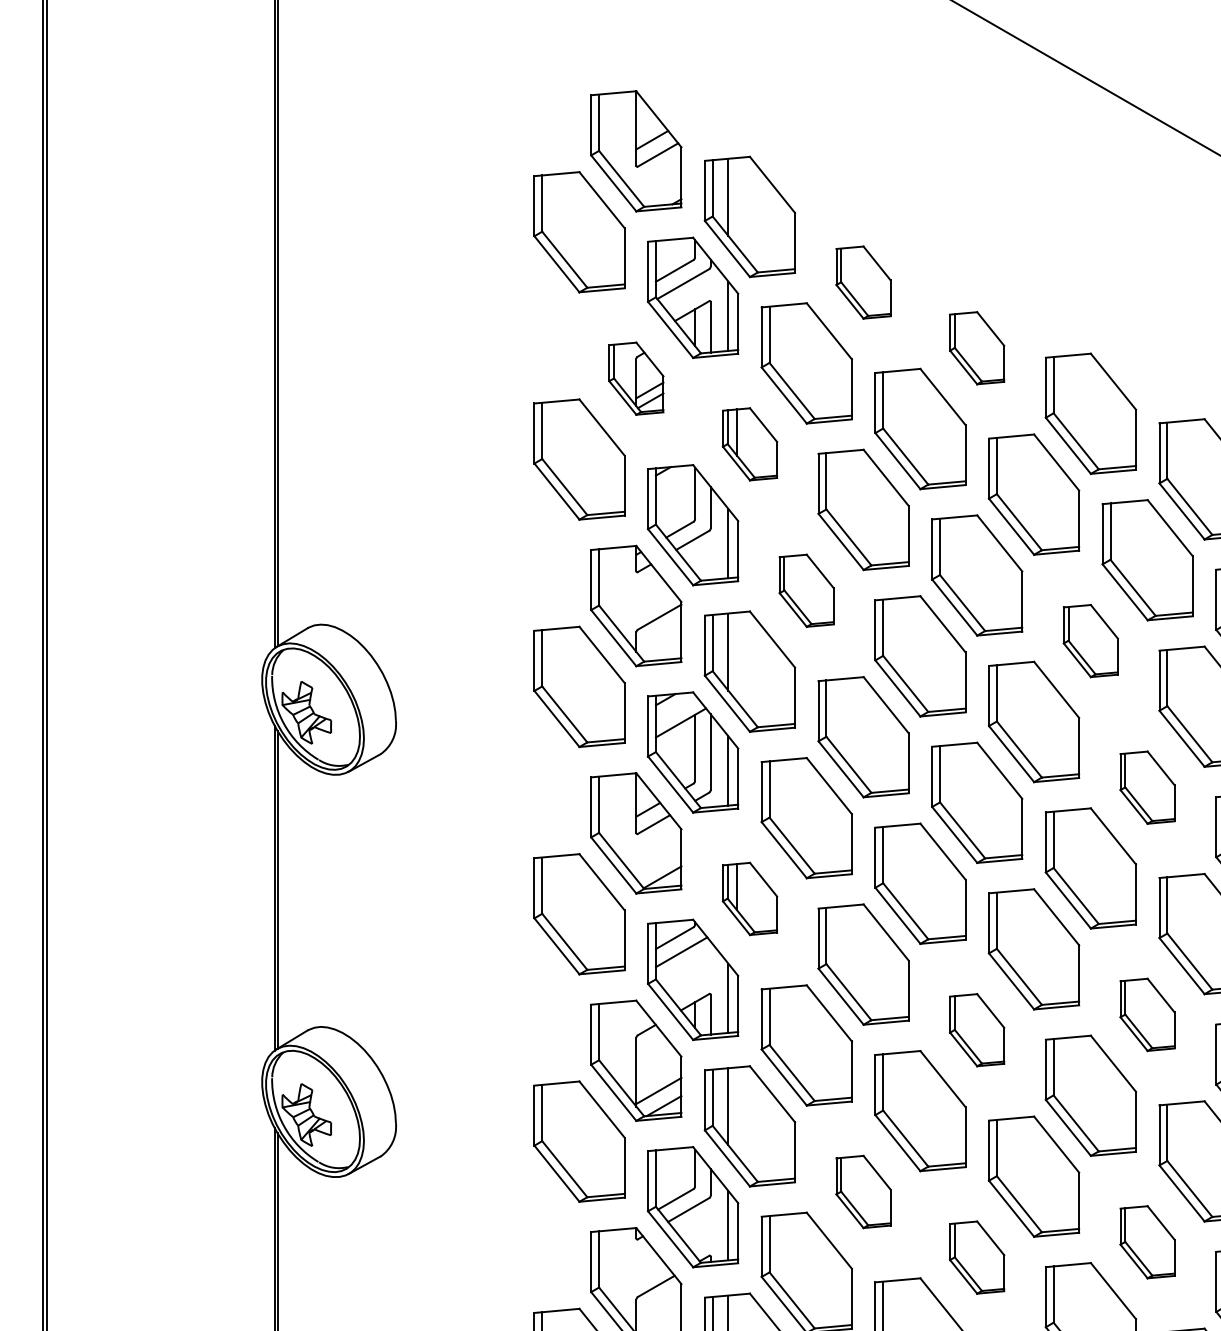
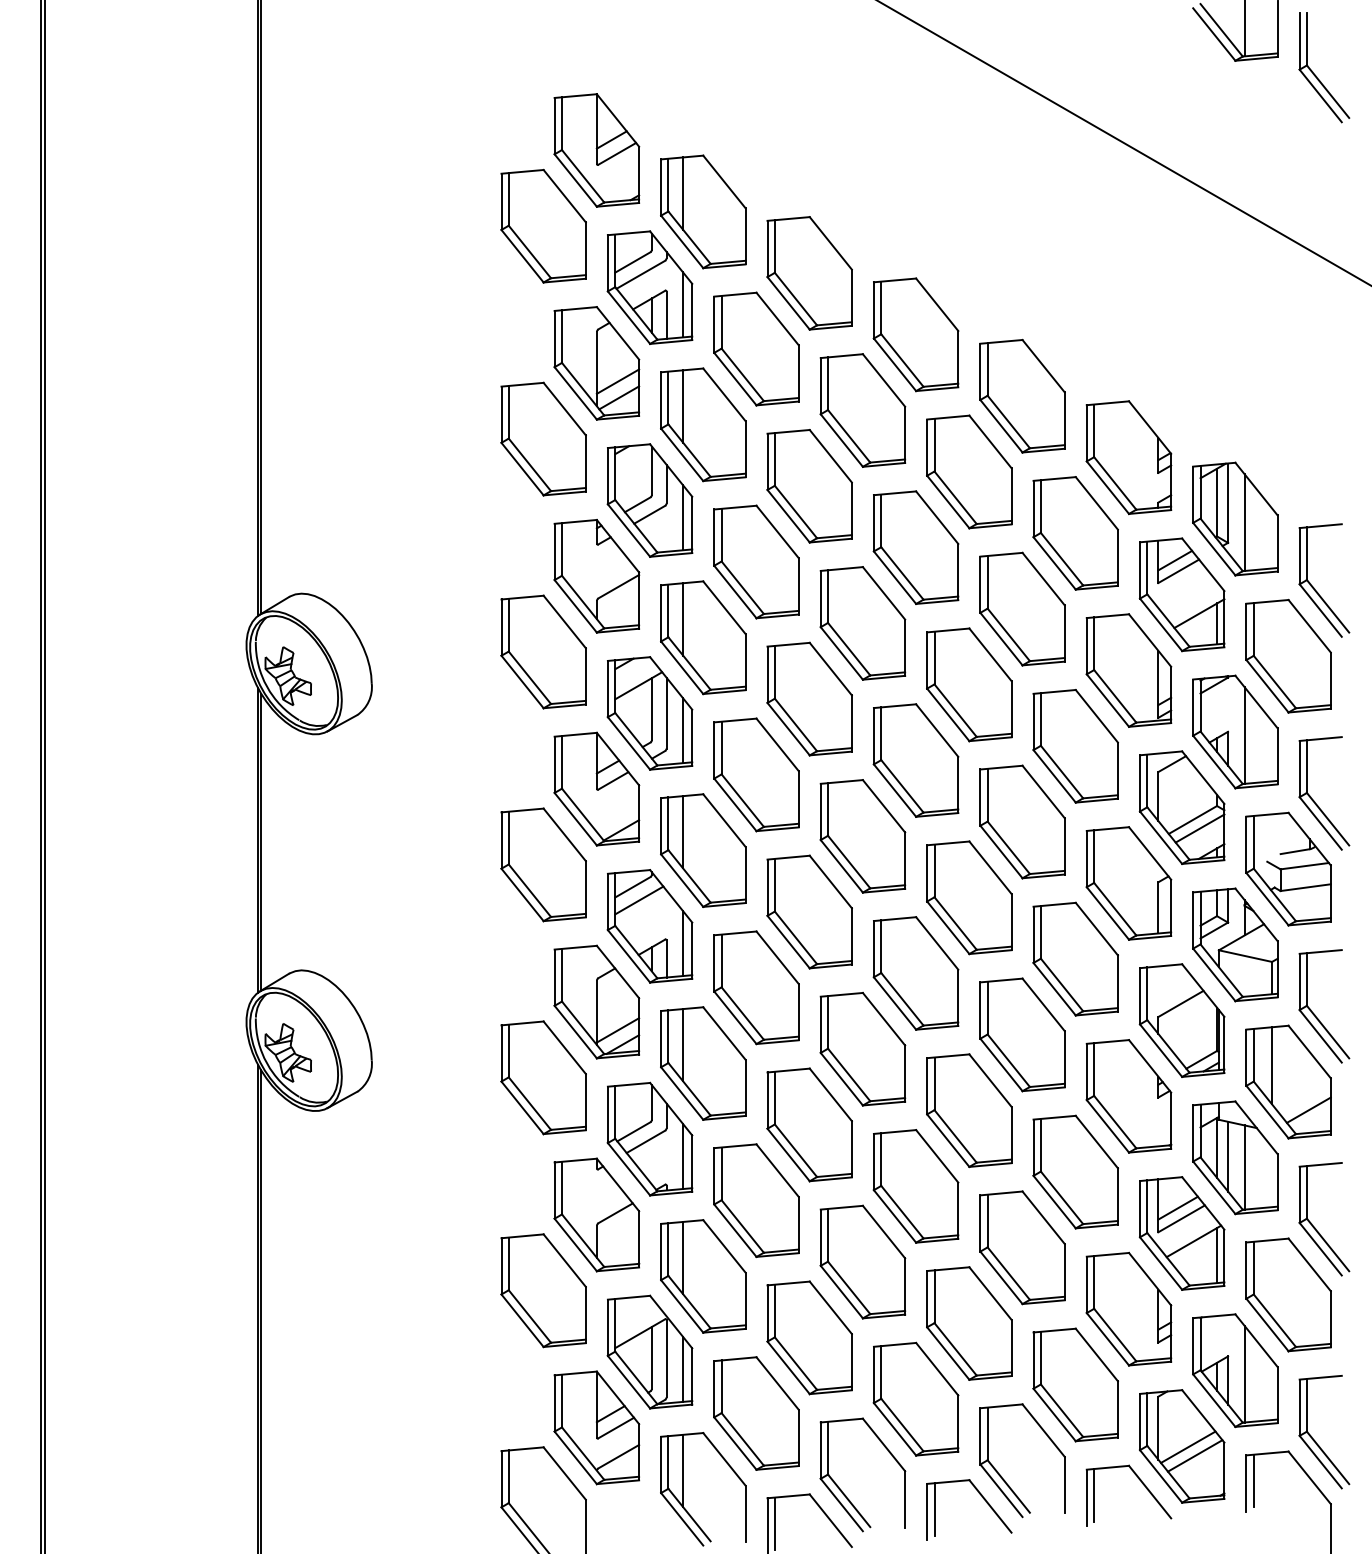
part: (863, 282) -> (809, 273), size x1.67
part: (976, 347) -> (915, 334), size x1.67
part: (635, 378) -> (596, 363), size x1.67
part: (750, 443) -> (703, 424), size x1.67
part: (806, 590) -> (756, 561), size x1.67
part: (1090, 640) -> (1022, 608), size x1.67
part: (1147, 787) -> (1075, 746), size x1.67
part: (750, 898) -> (703, 850), size x1.67
part: (1147, 1014) -> (1075, 958), size x1.67
part: (976, 1030) -> (915, 973), size x1.67
part: (863, 1191) -> (809, 1124), size x1.67
part: (1147, 1241) -> (1075, 1171), size x1.67
part: (976, 1257) -> (915, 1186), size x1.67

